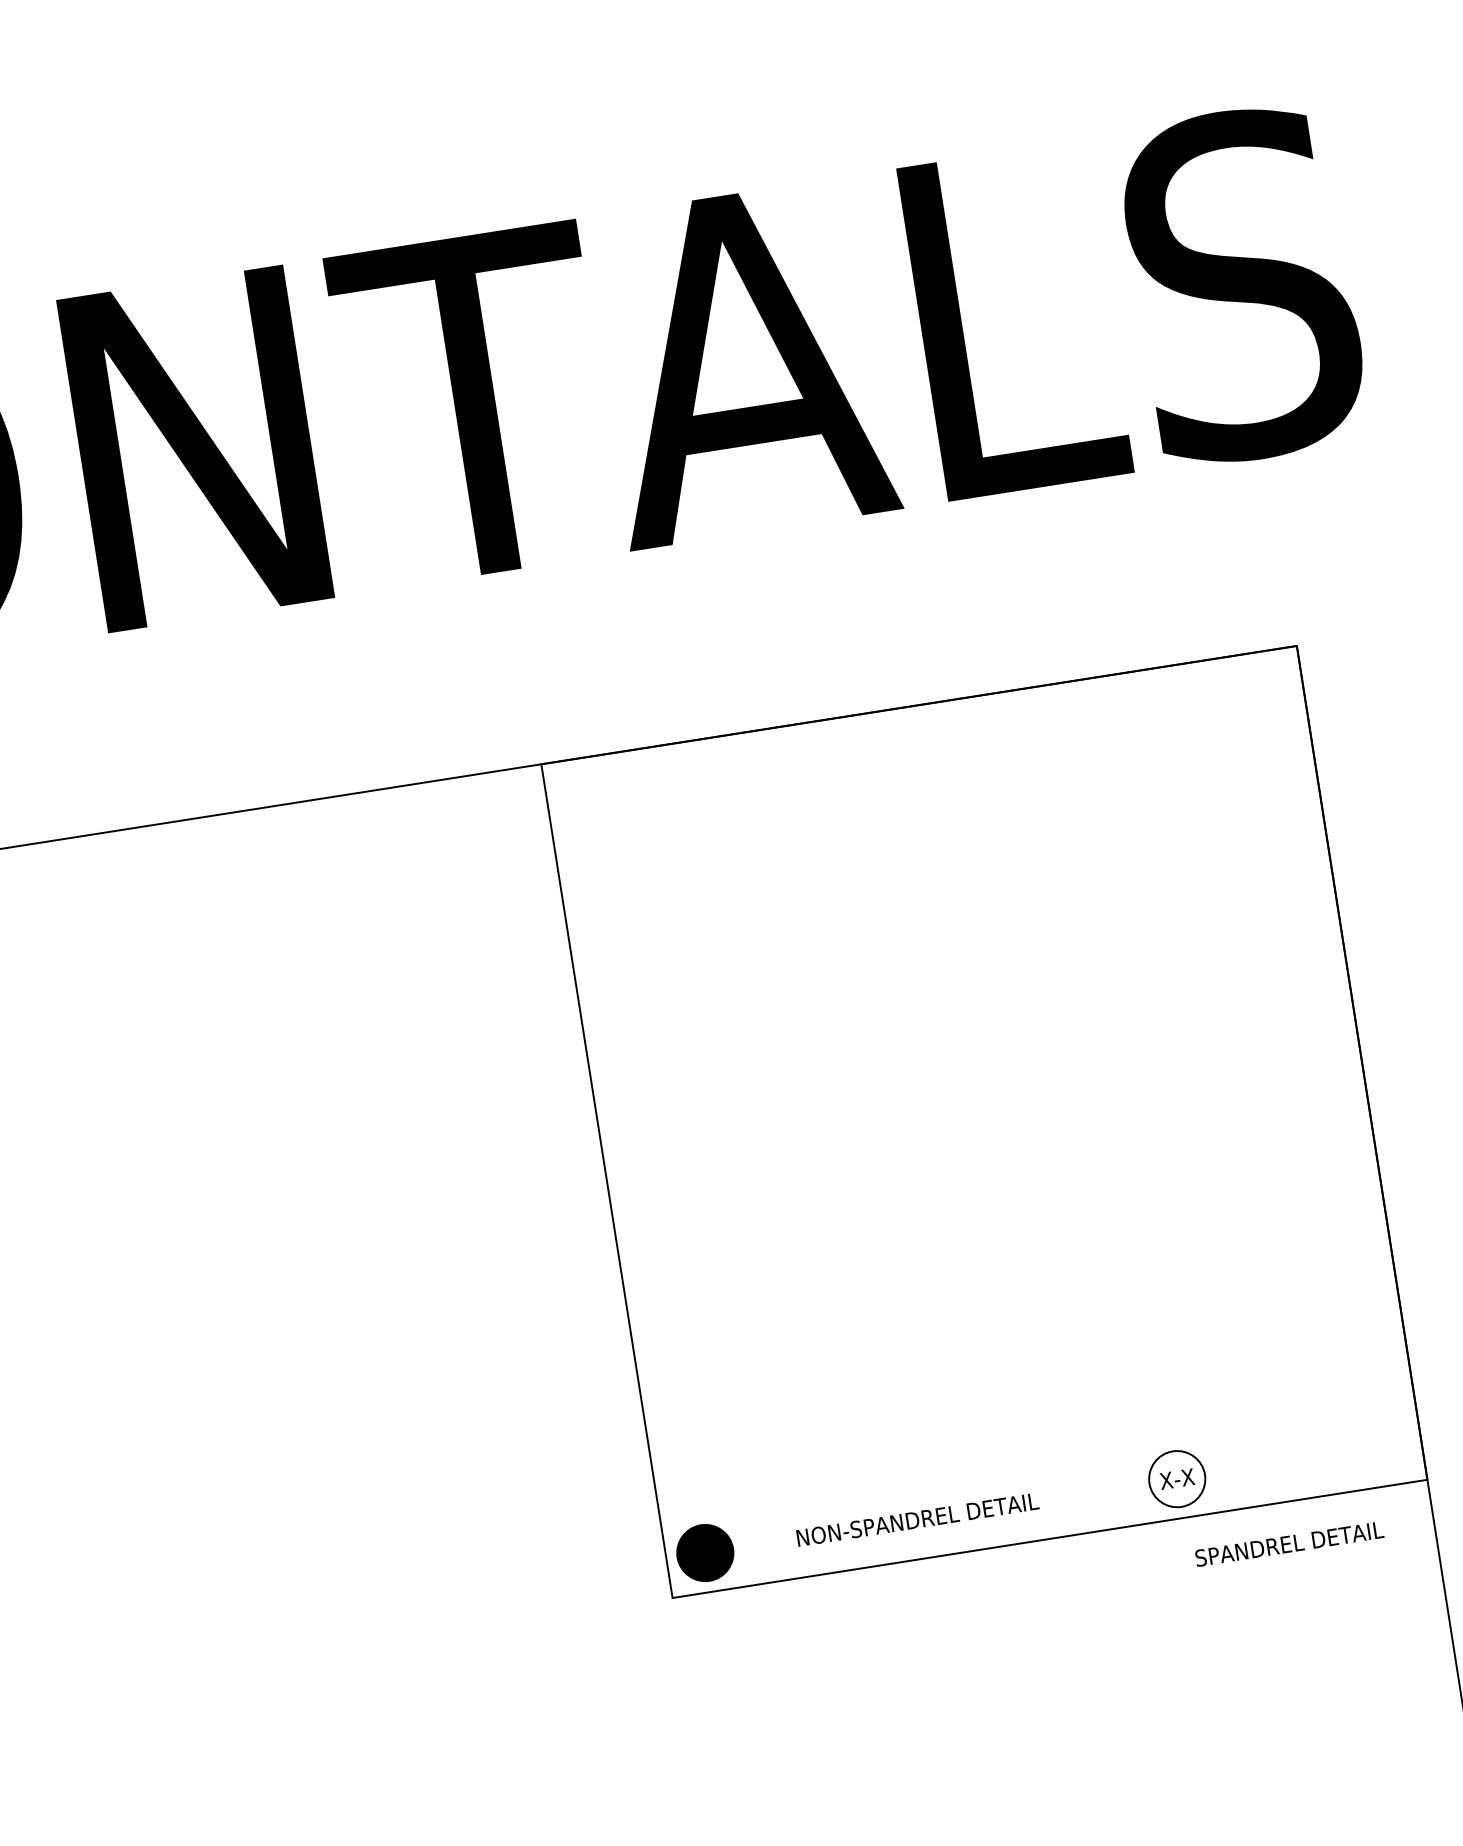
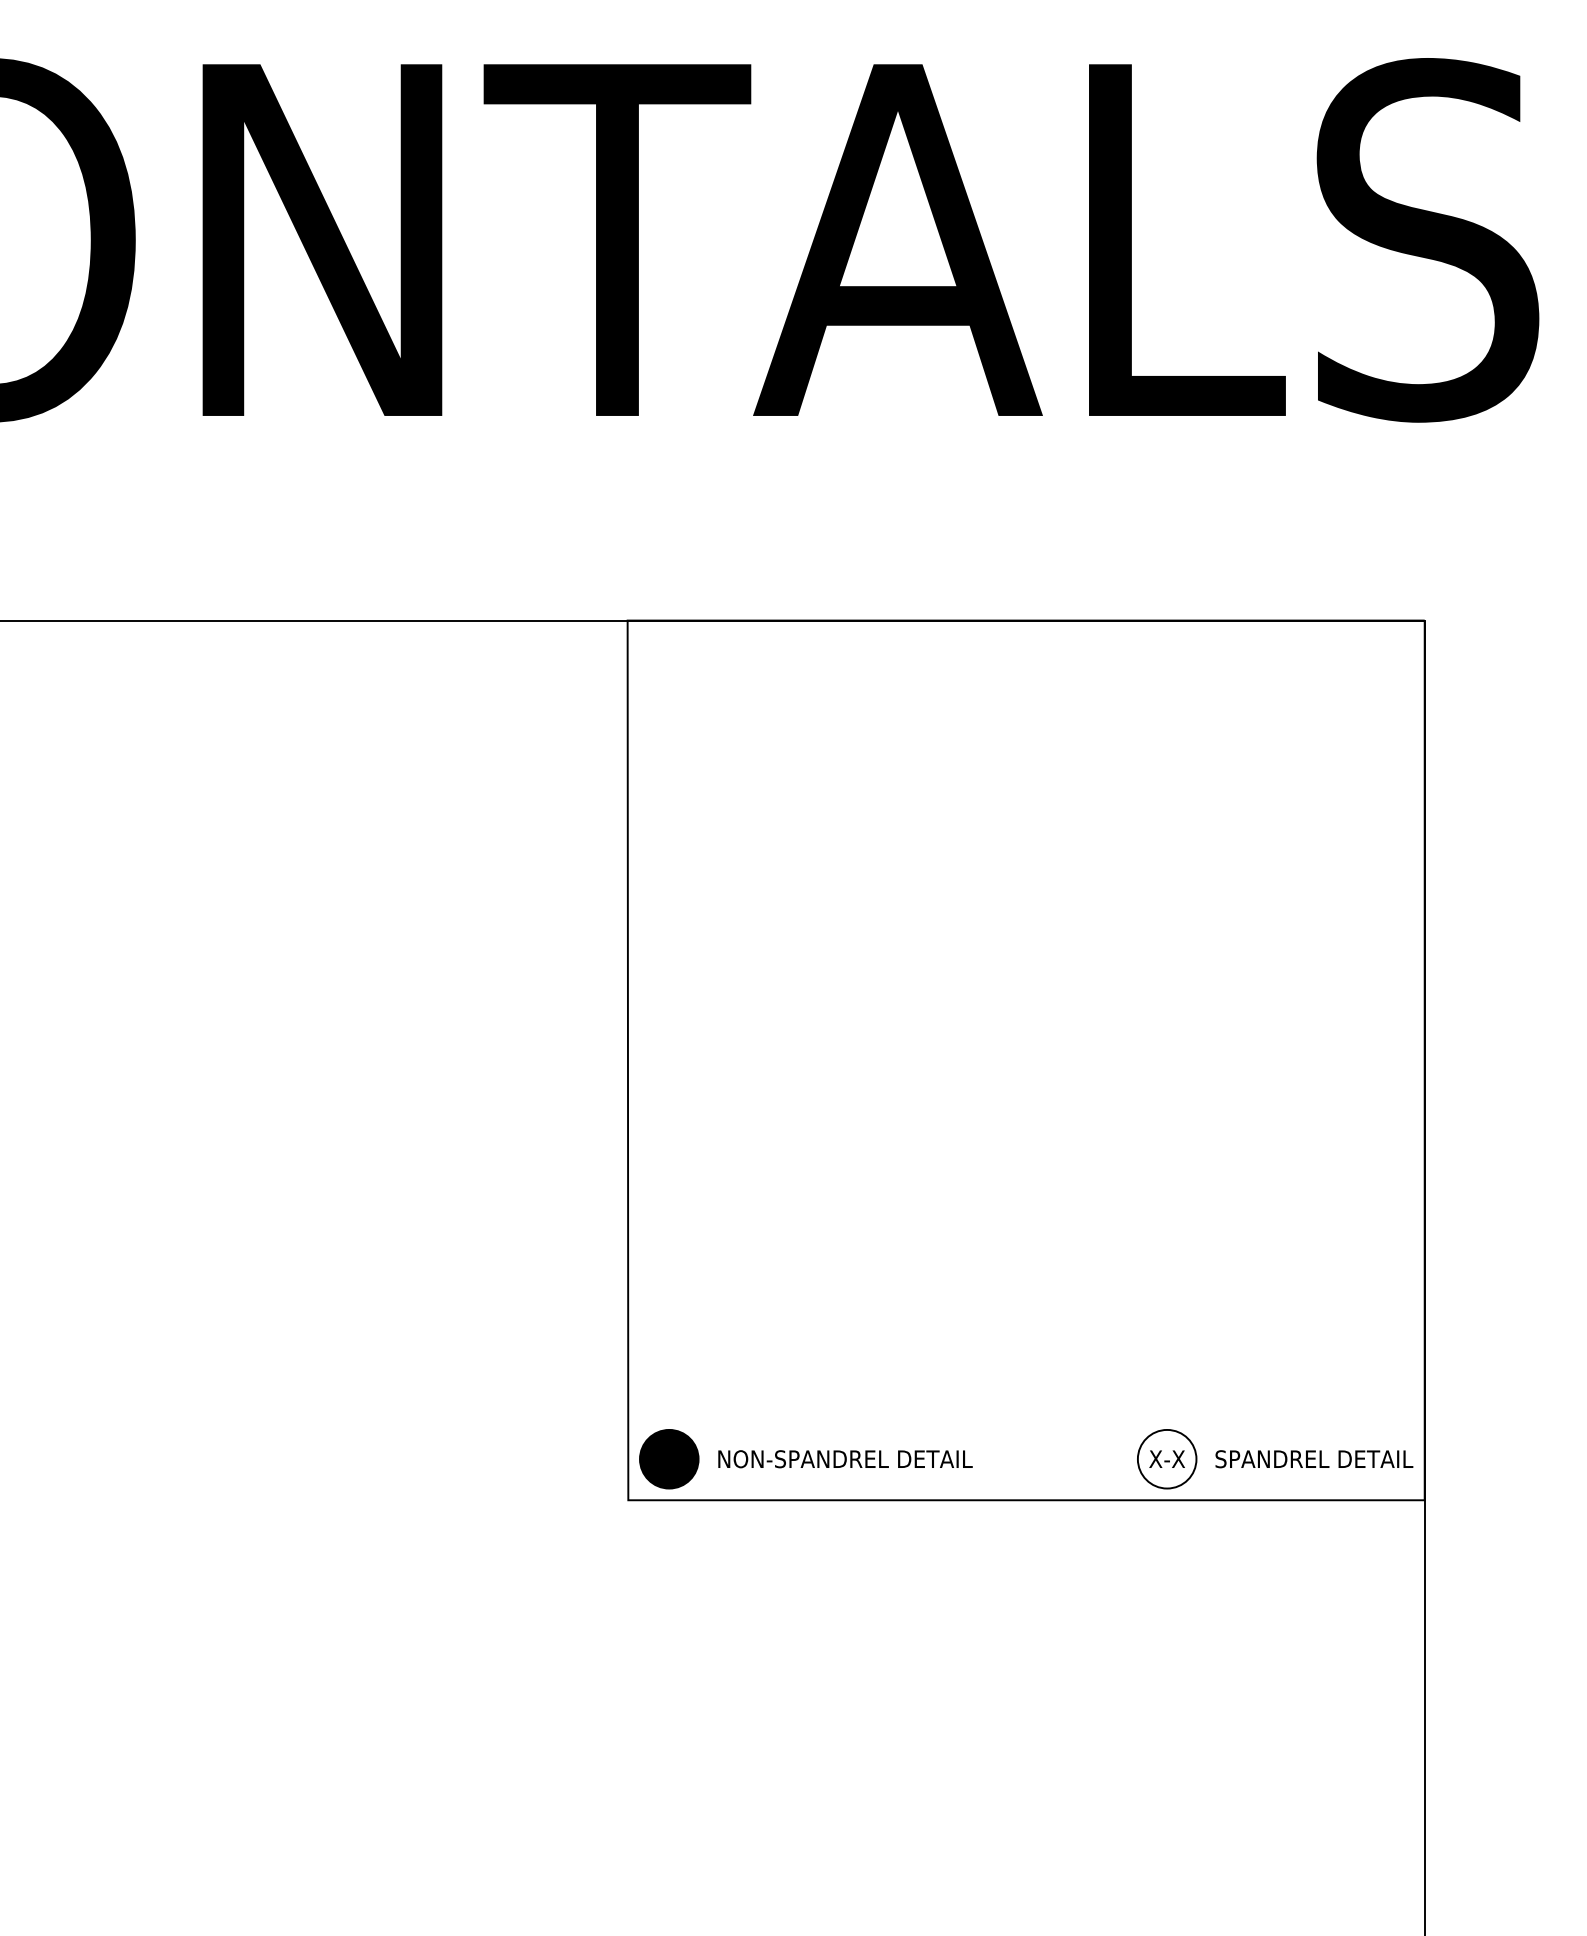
text: (917, 1520) -> (845, 1459), moved
text: (1289, 1544) -> (1314, 1459), moved

